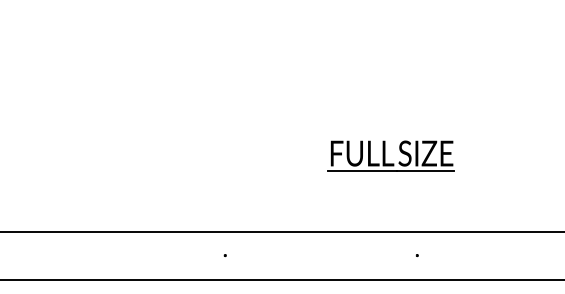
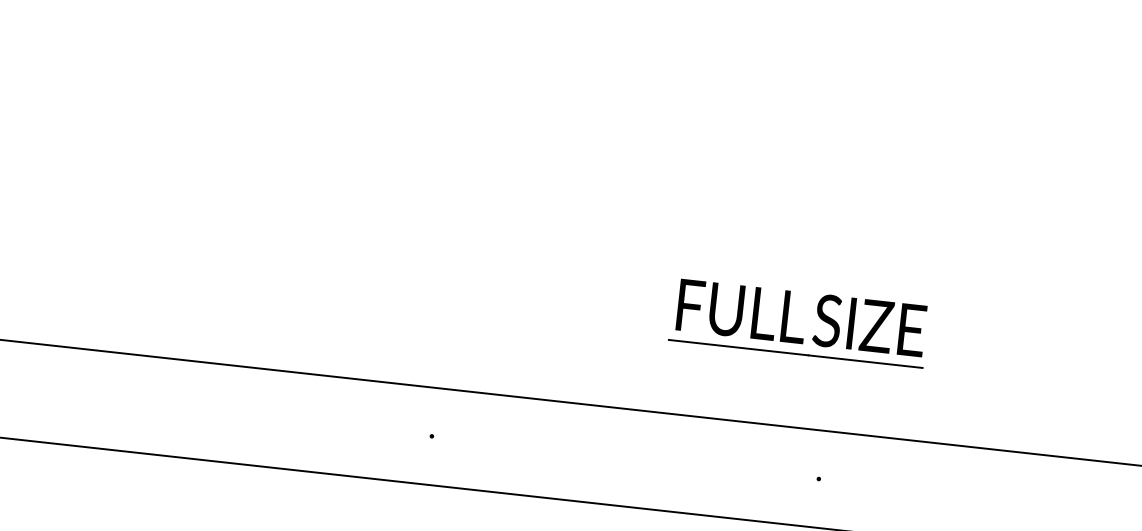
part: (390, 155) -> (797, 321), moved

